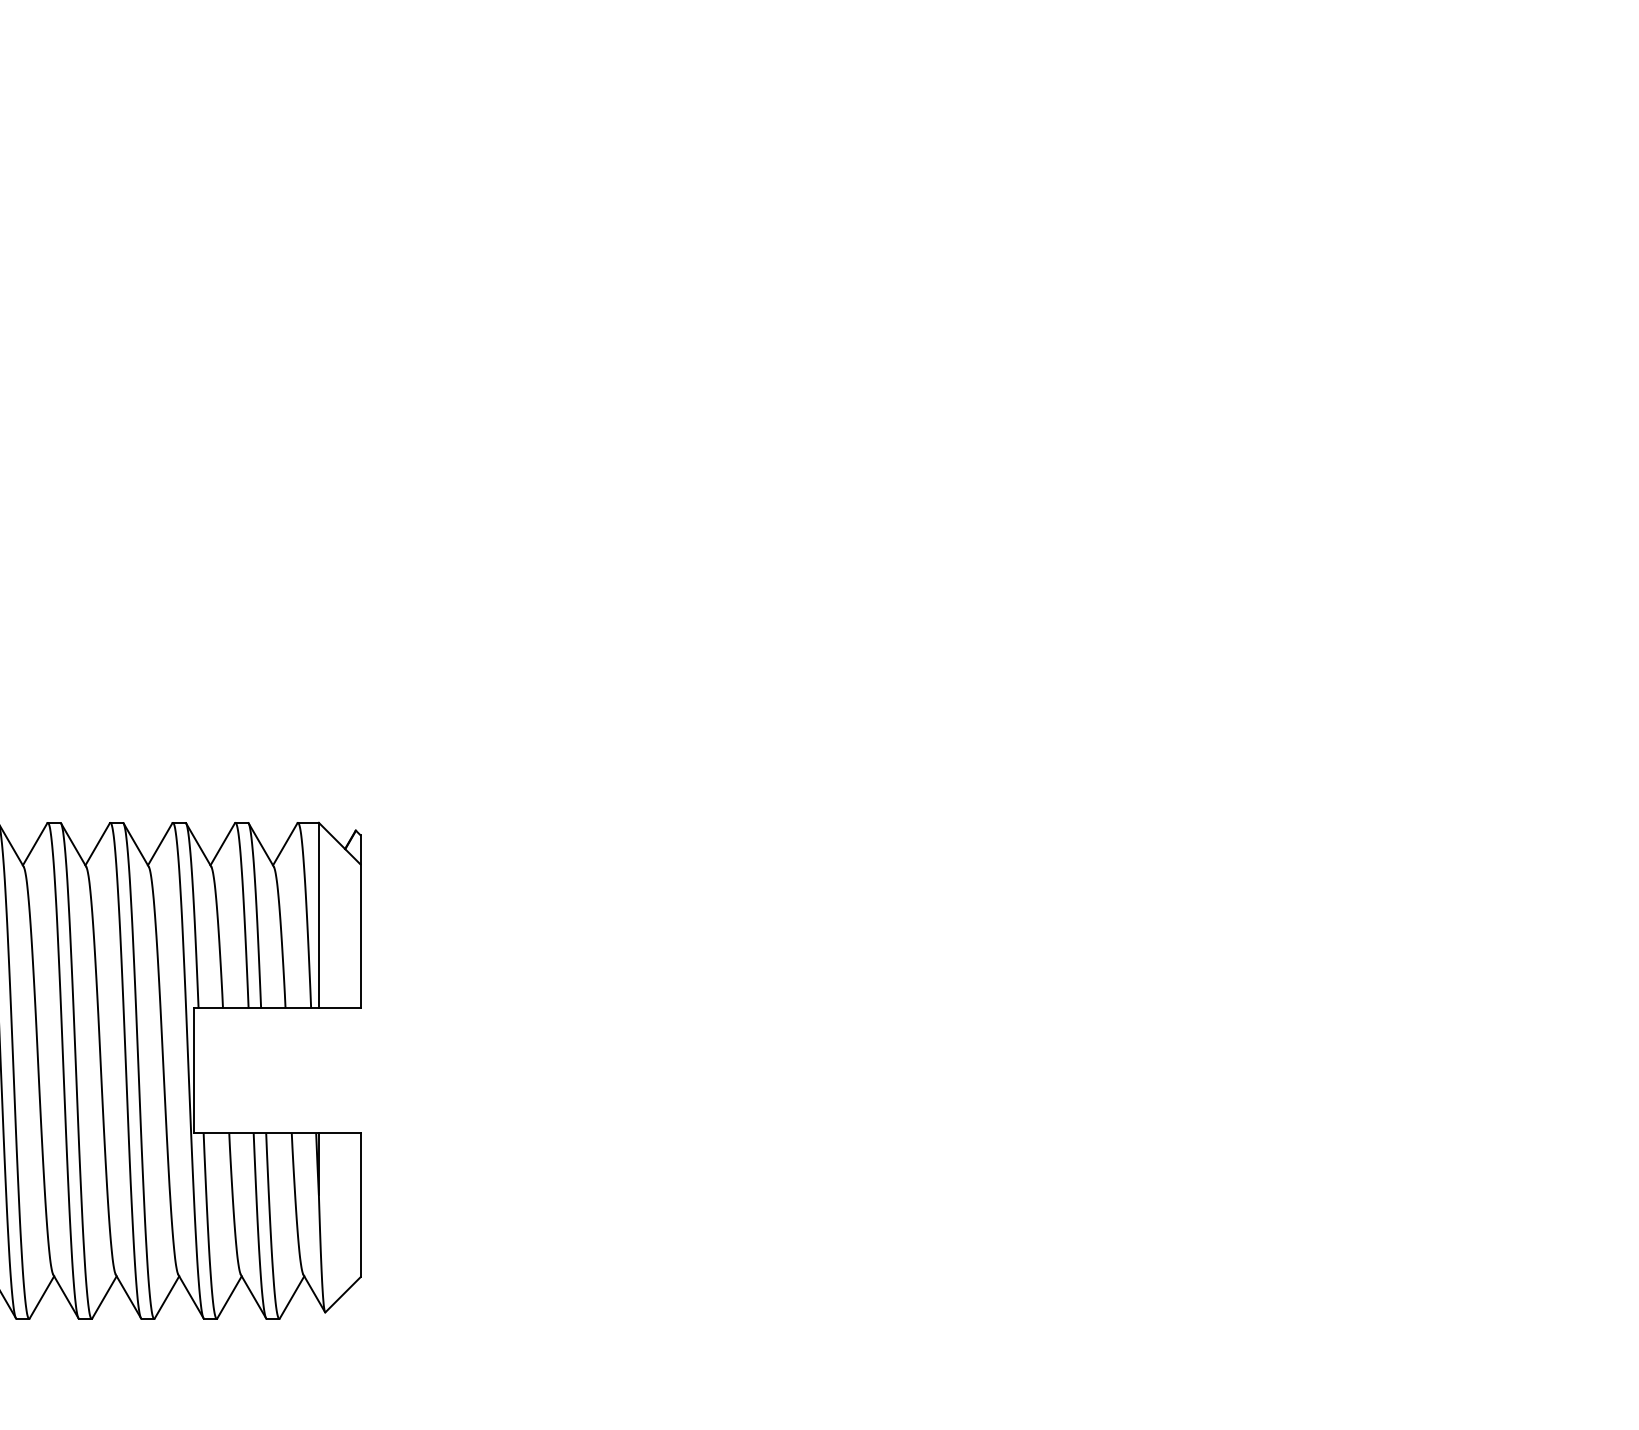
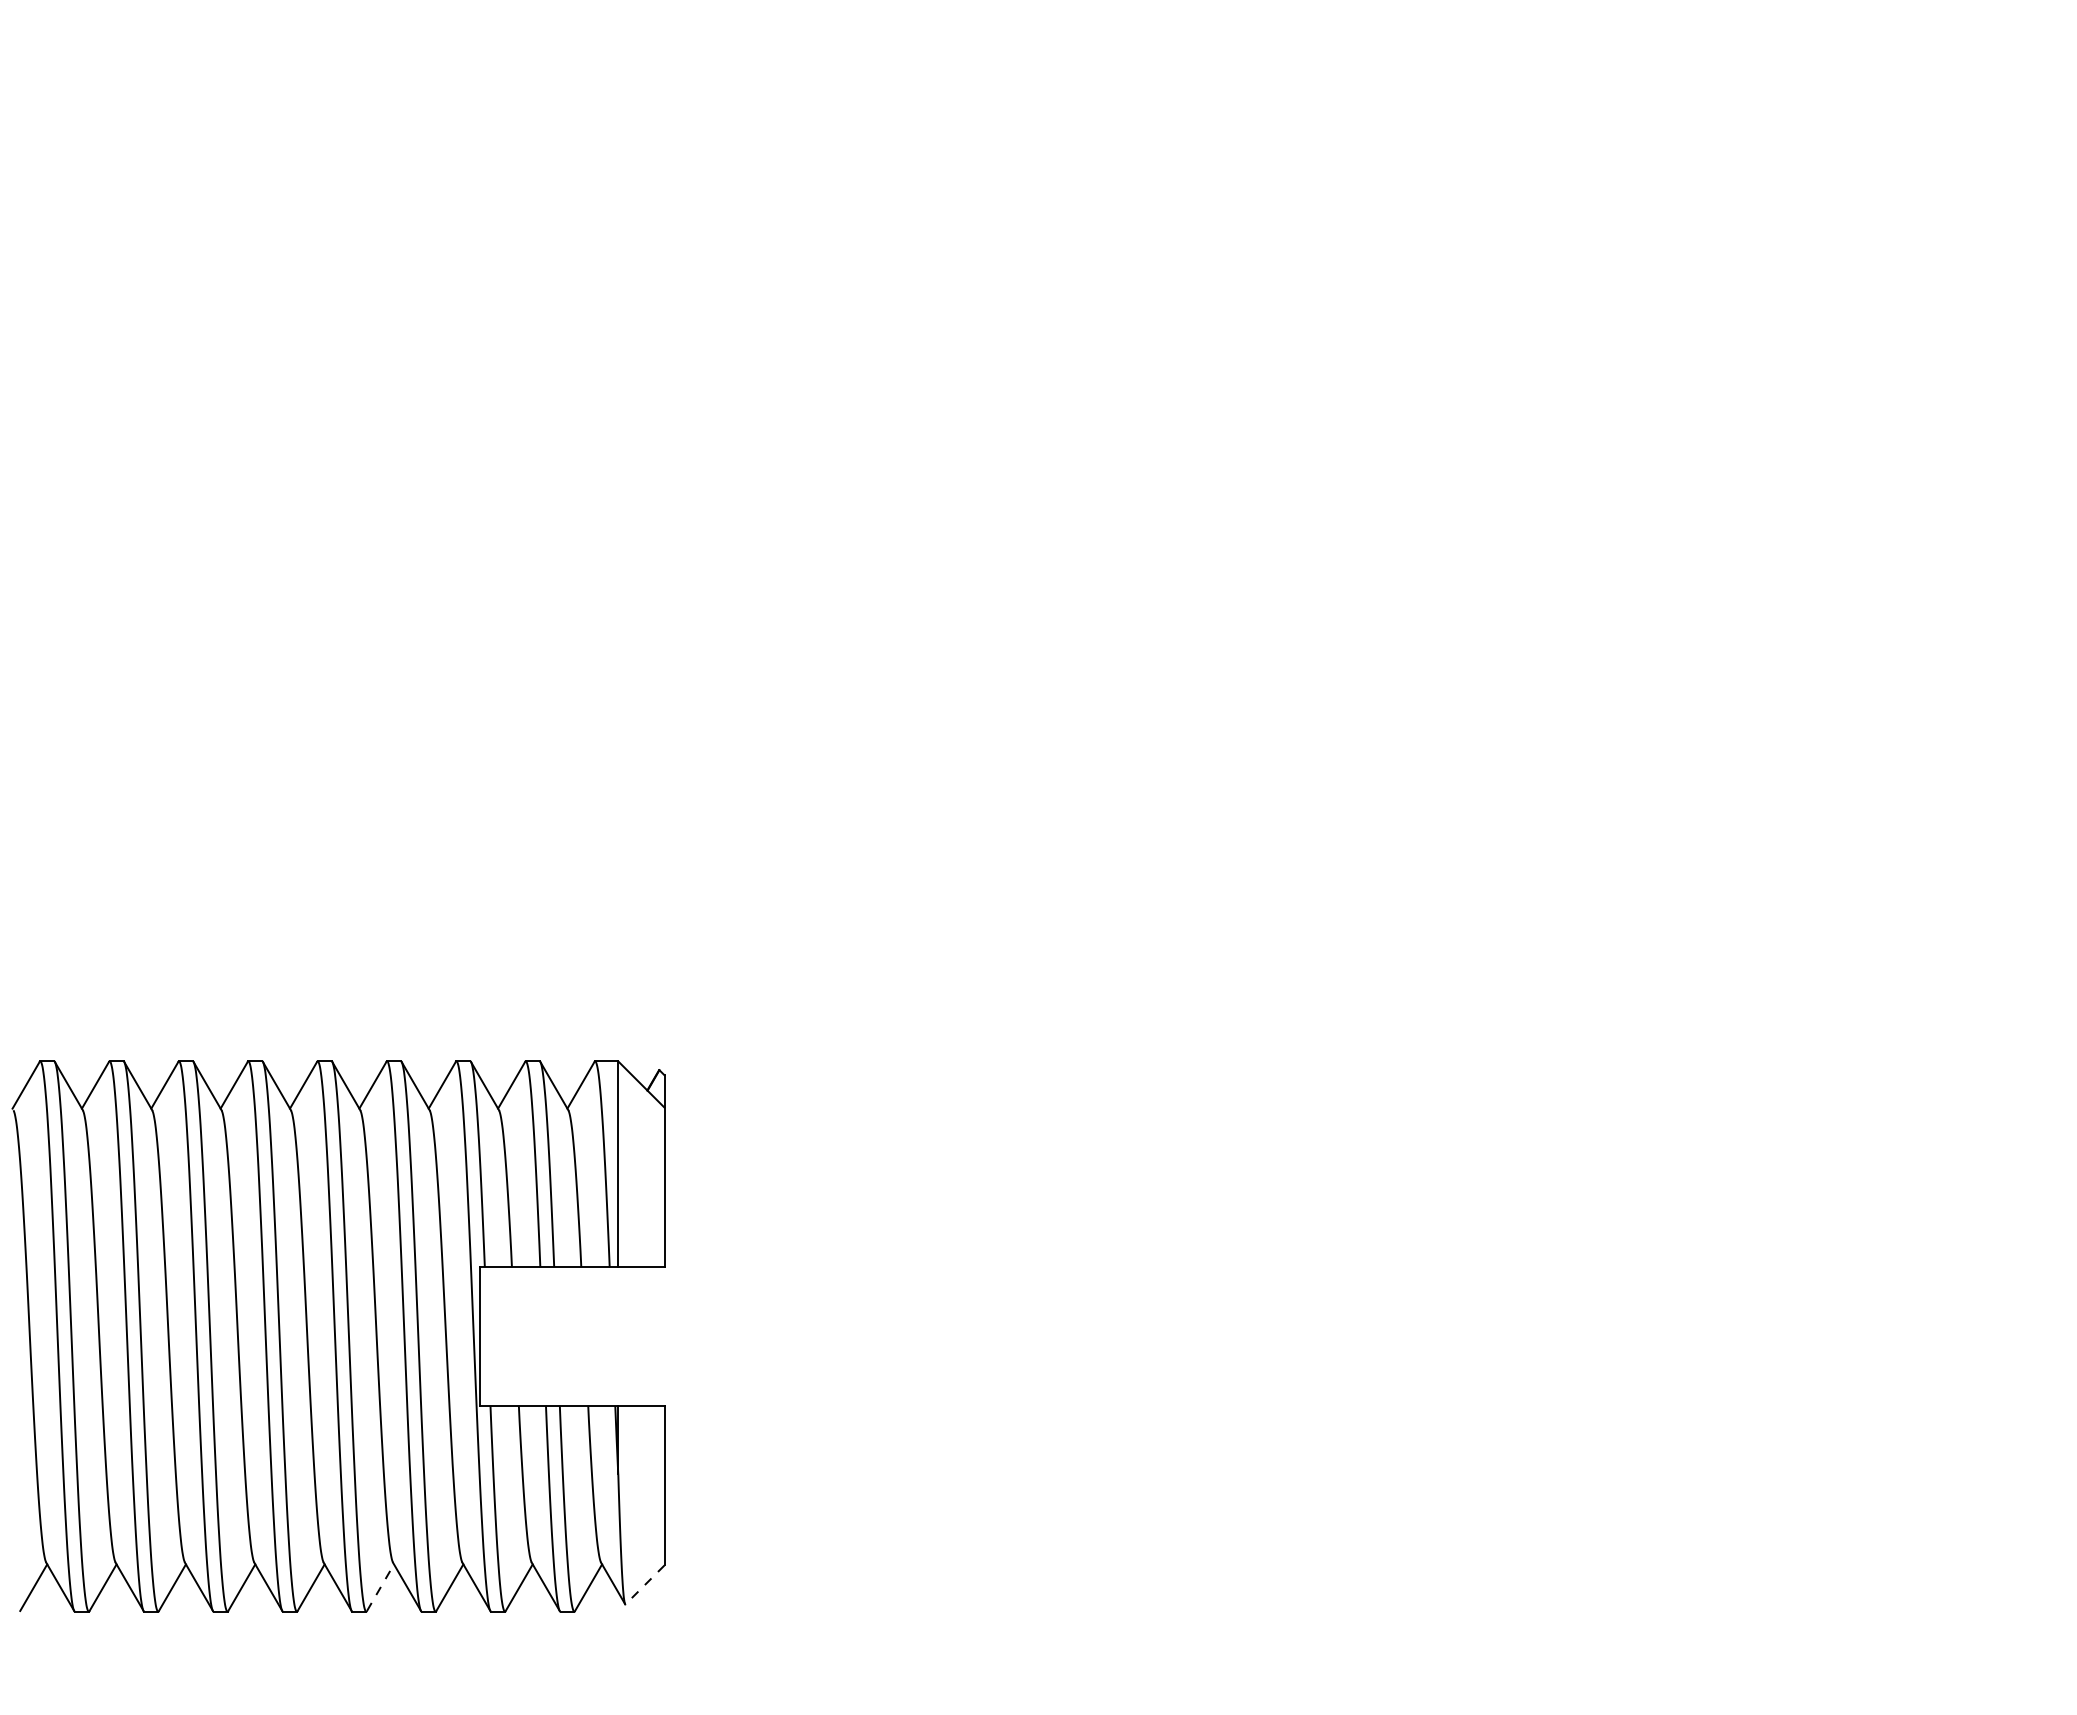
line: (343, 1294) -> (645, 1584), solid -> dashed
line: (104, 1297) -> (380, 1587), solid -> dashed

